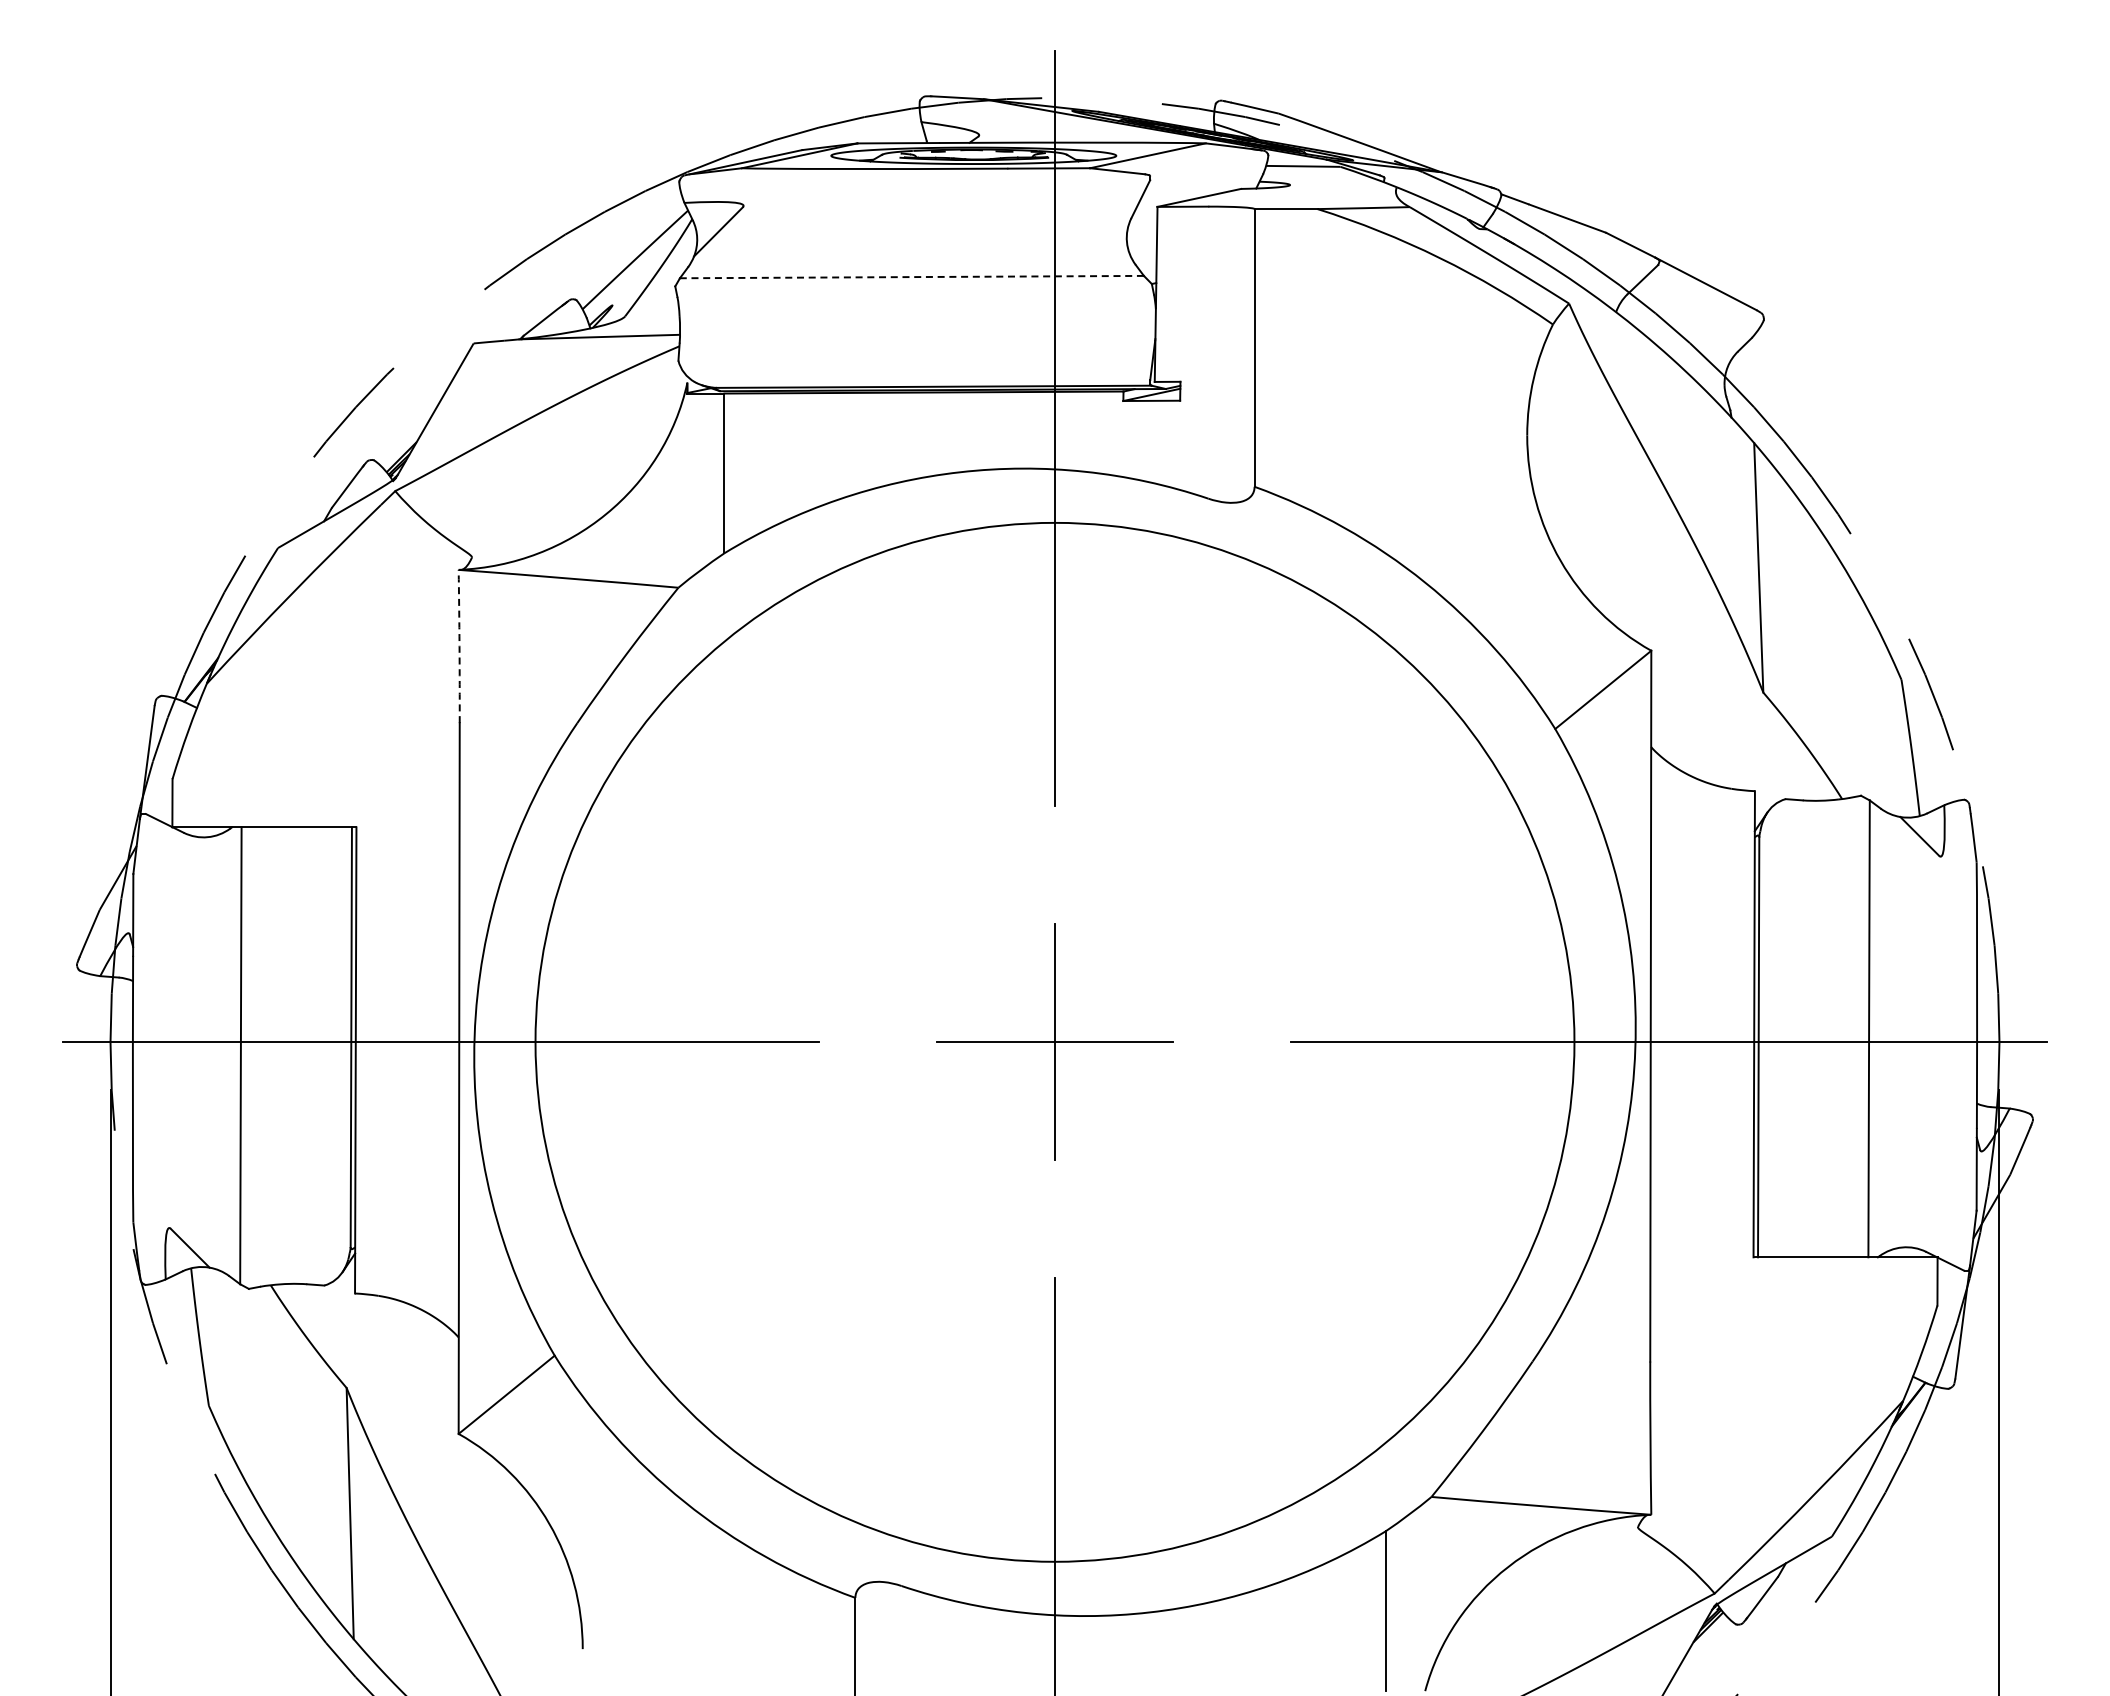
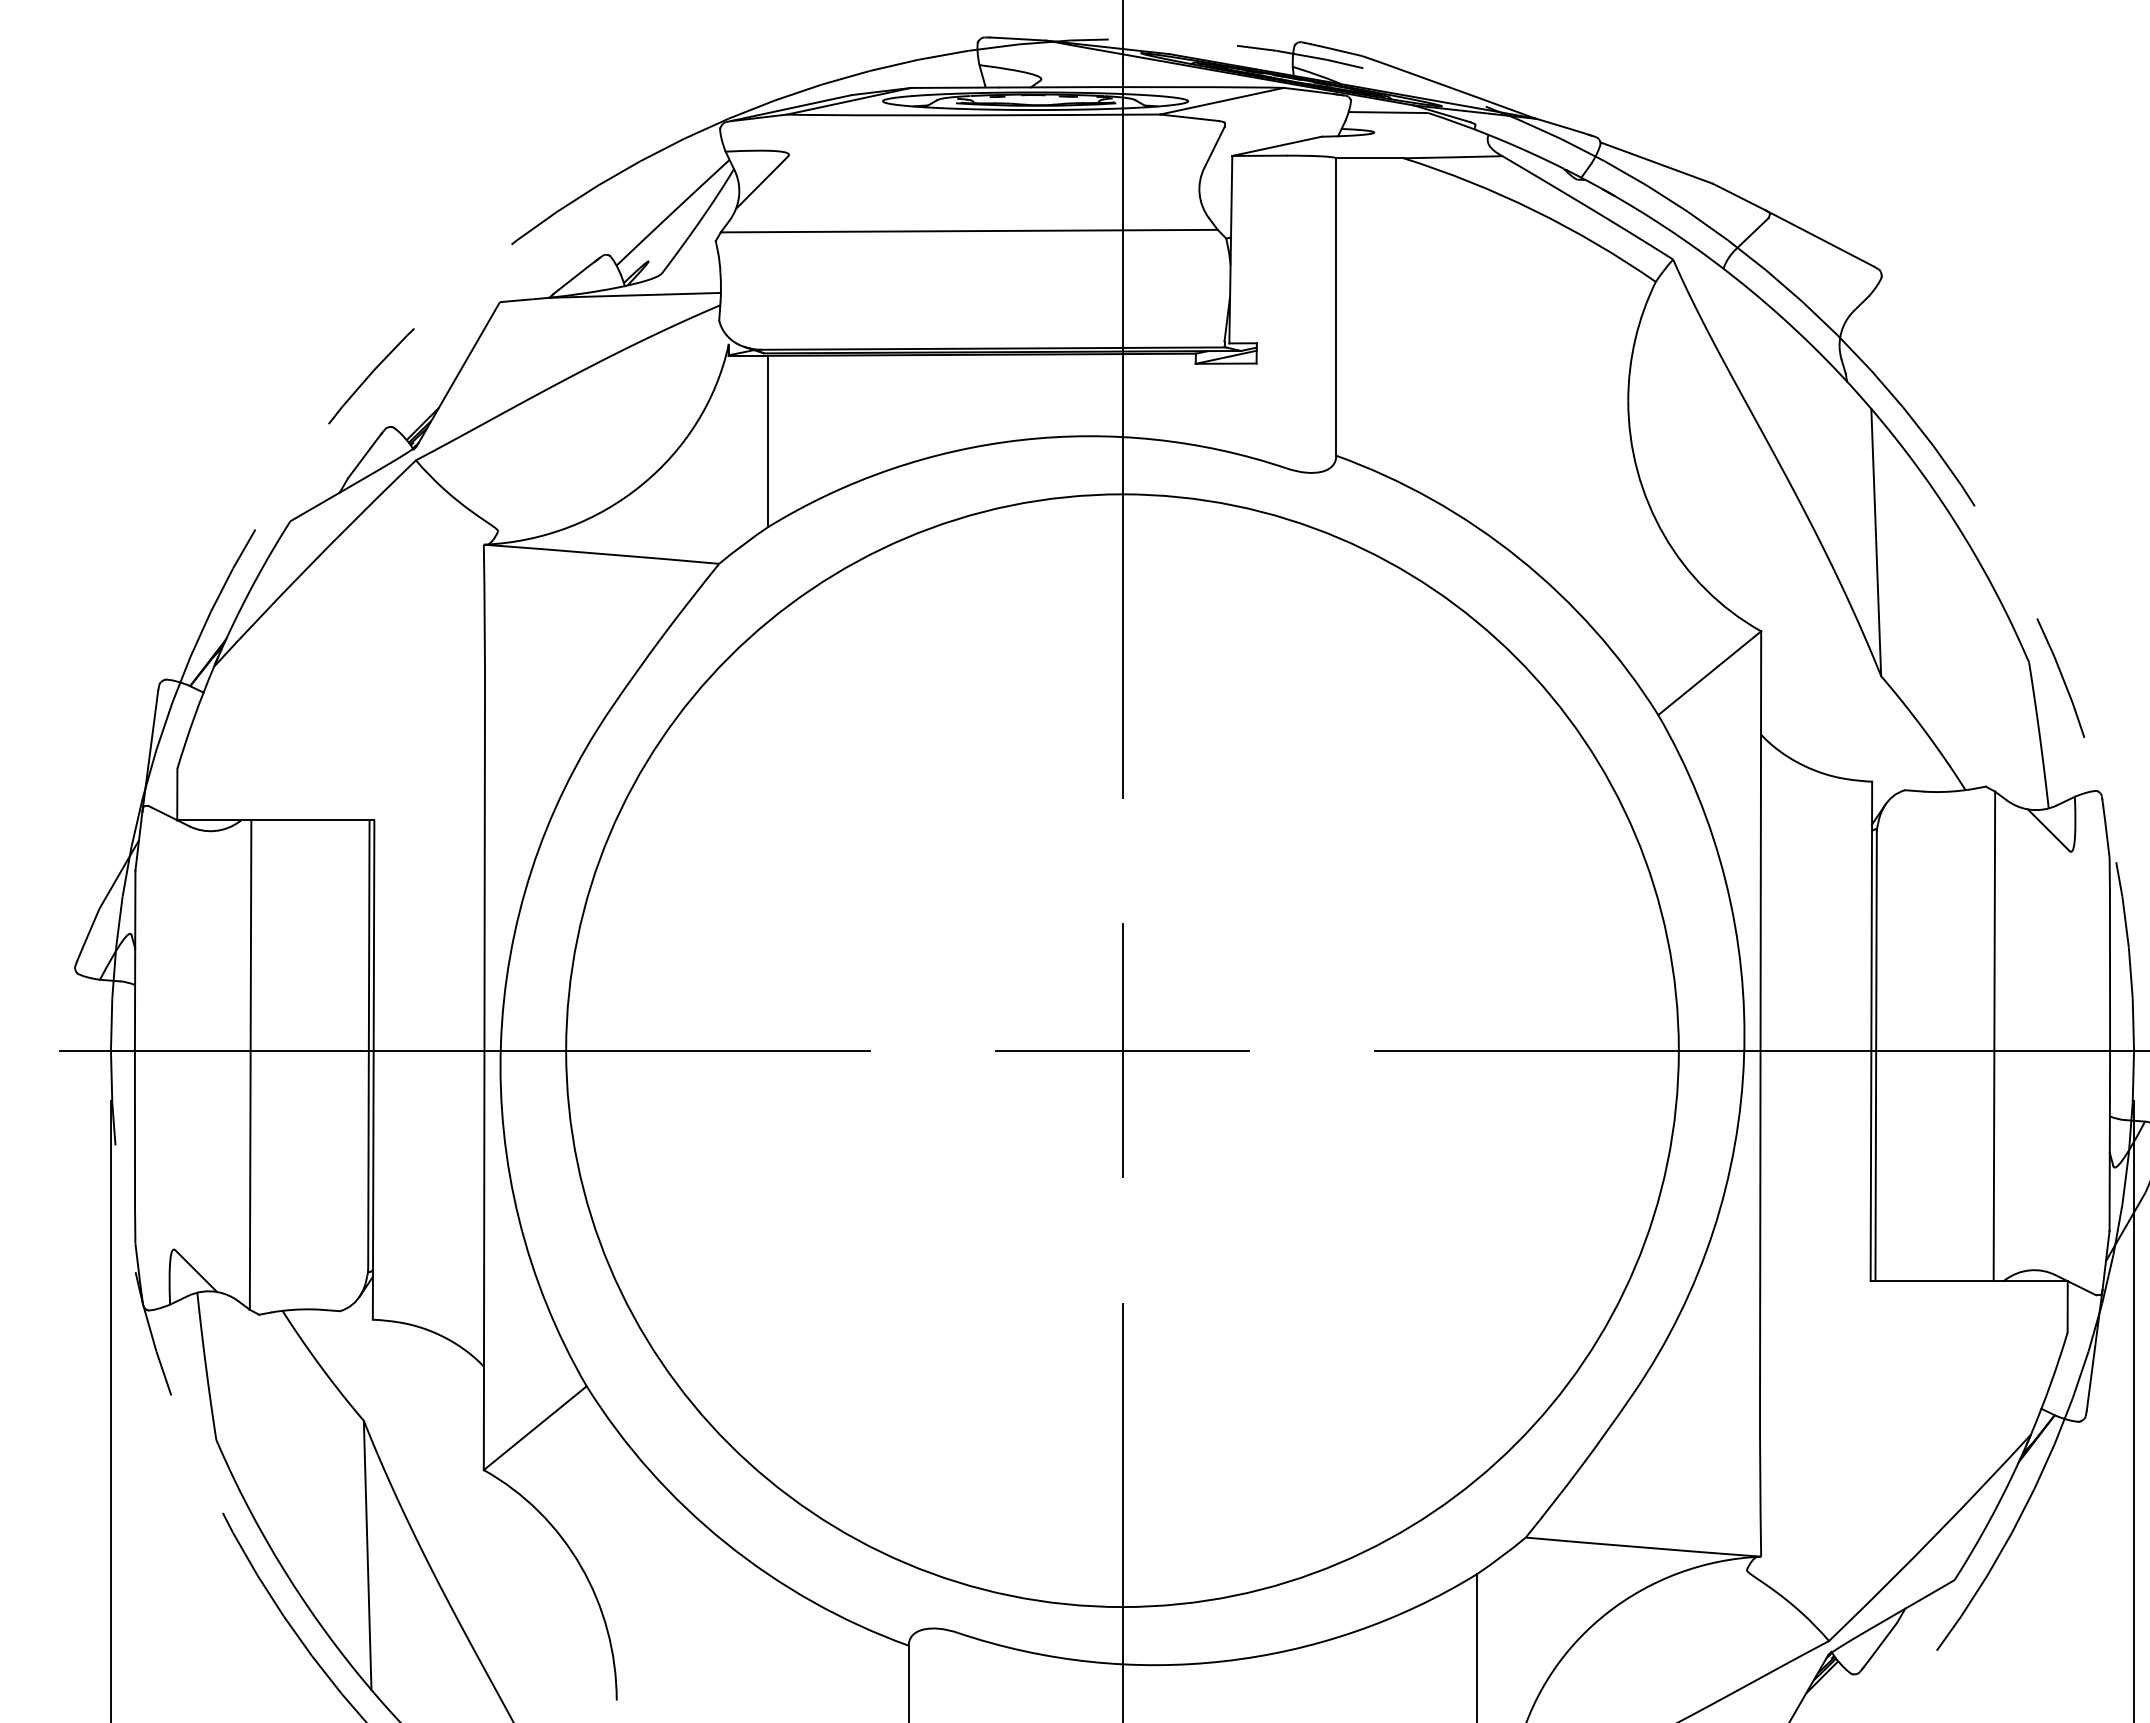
line: (911, 277) -> (968, 231), dashed -> solid
arc: (459, 646) -> (484, 626), dashed -> solid

